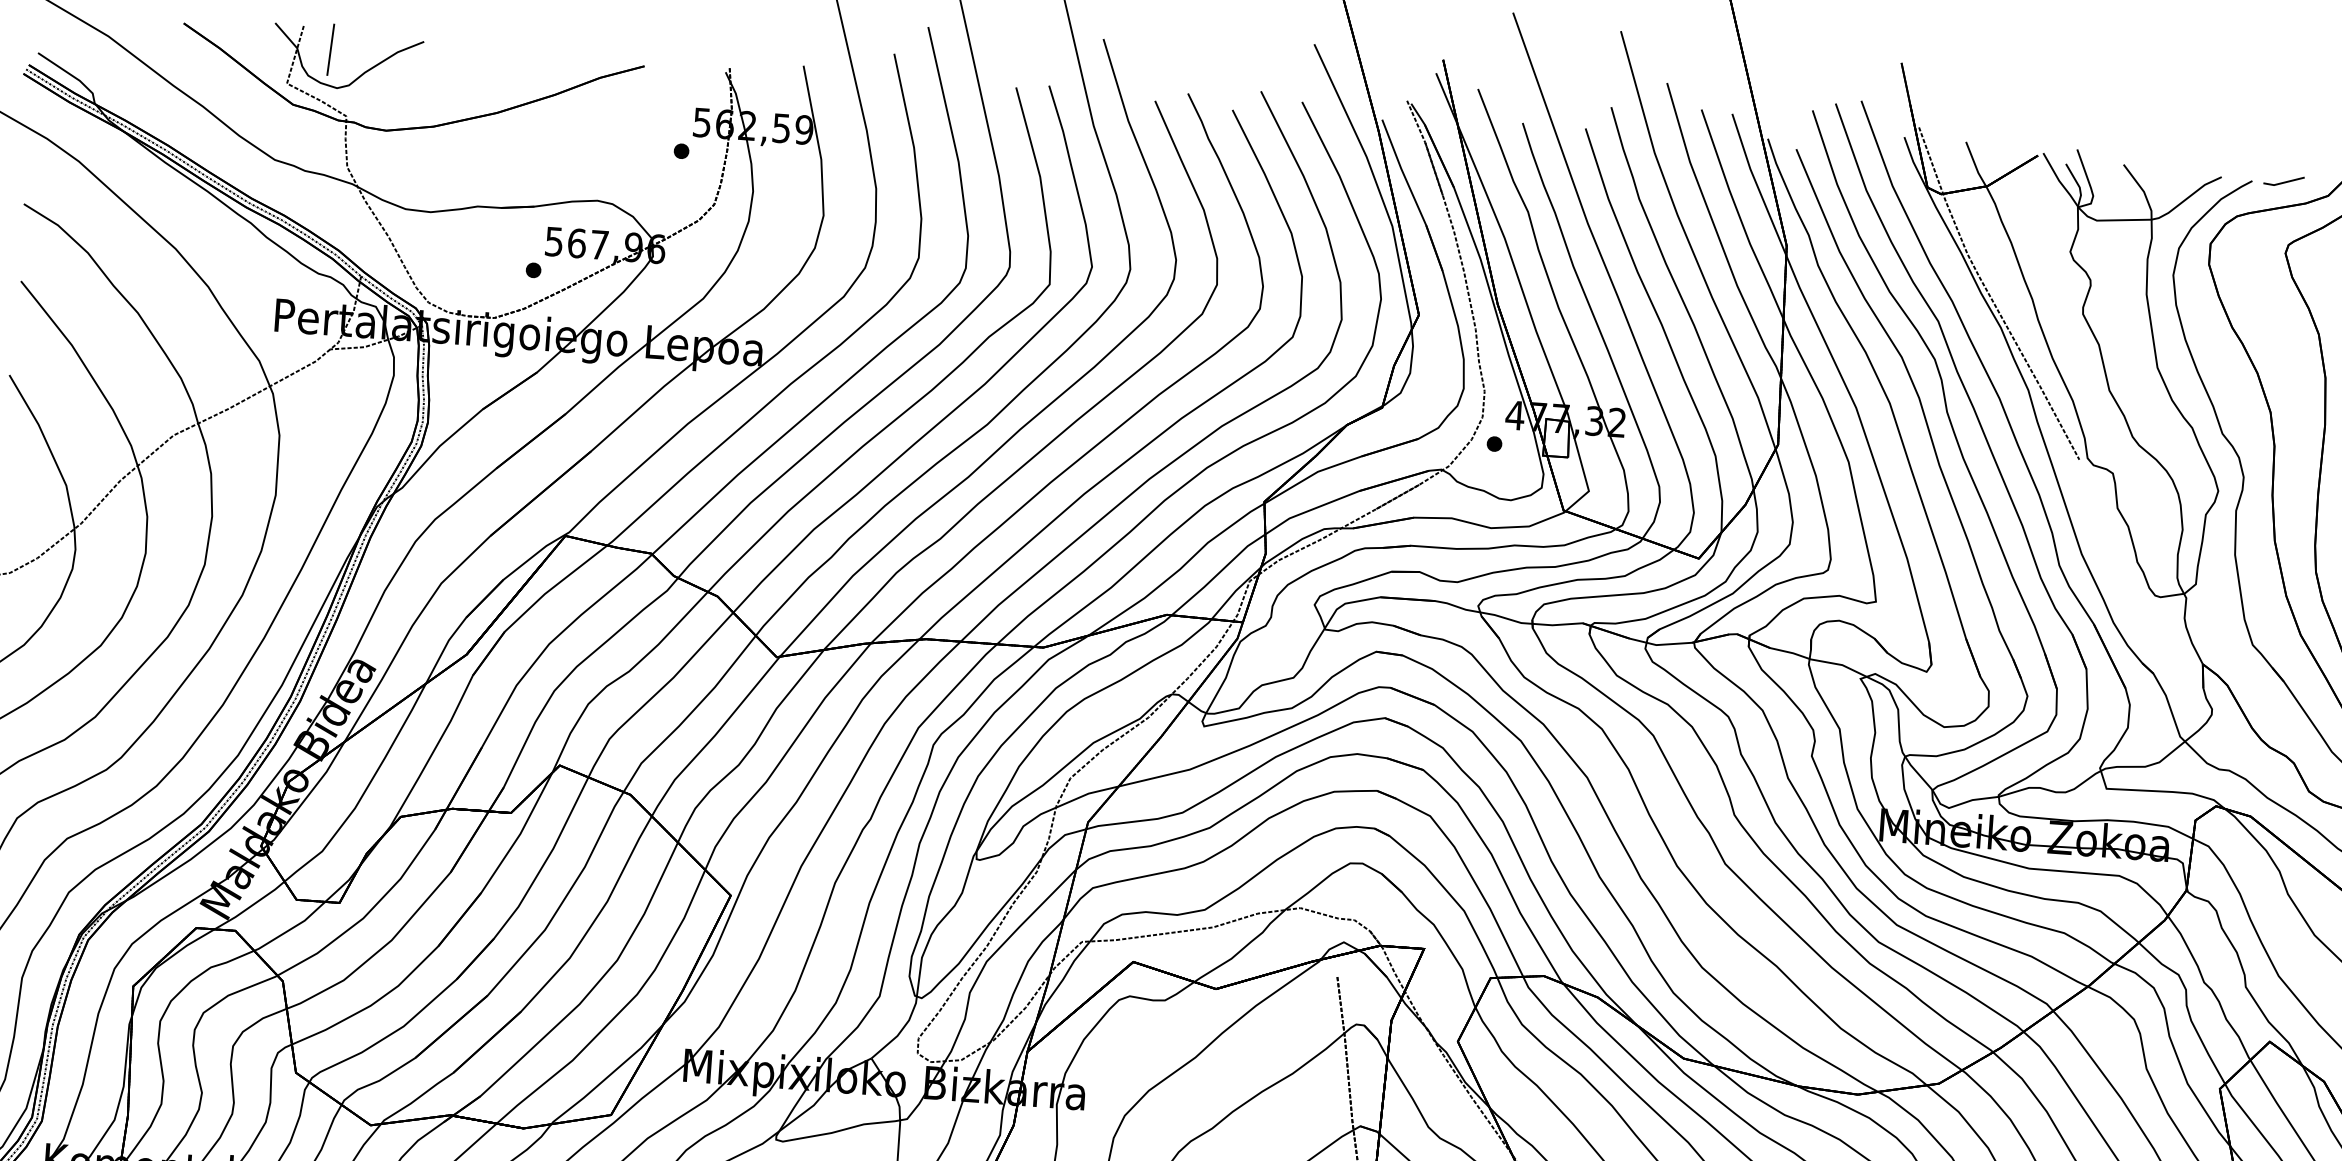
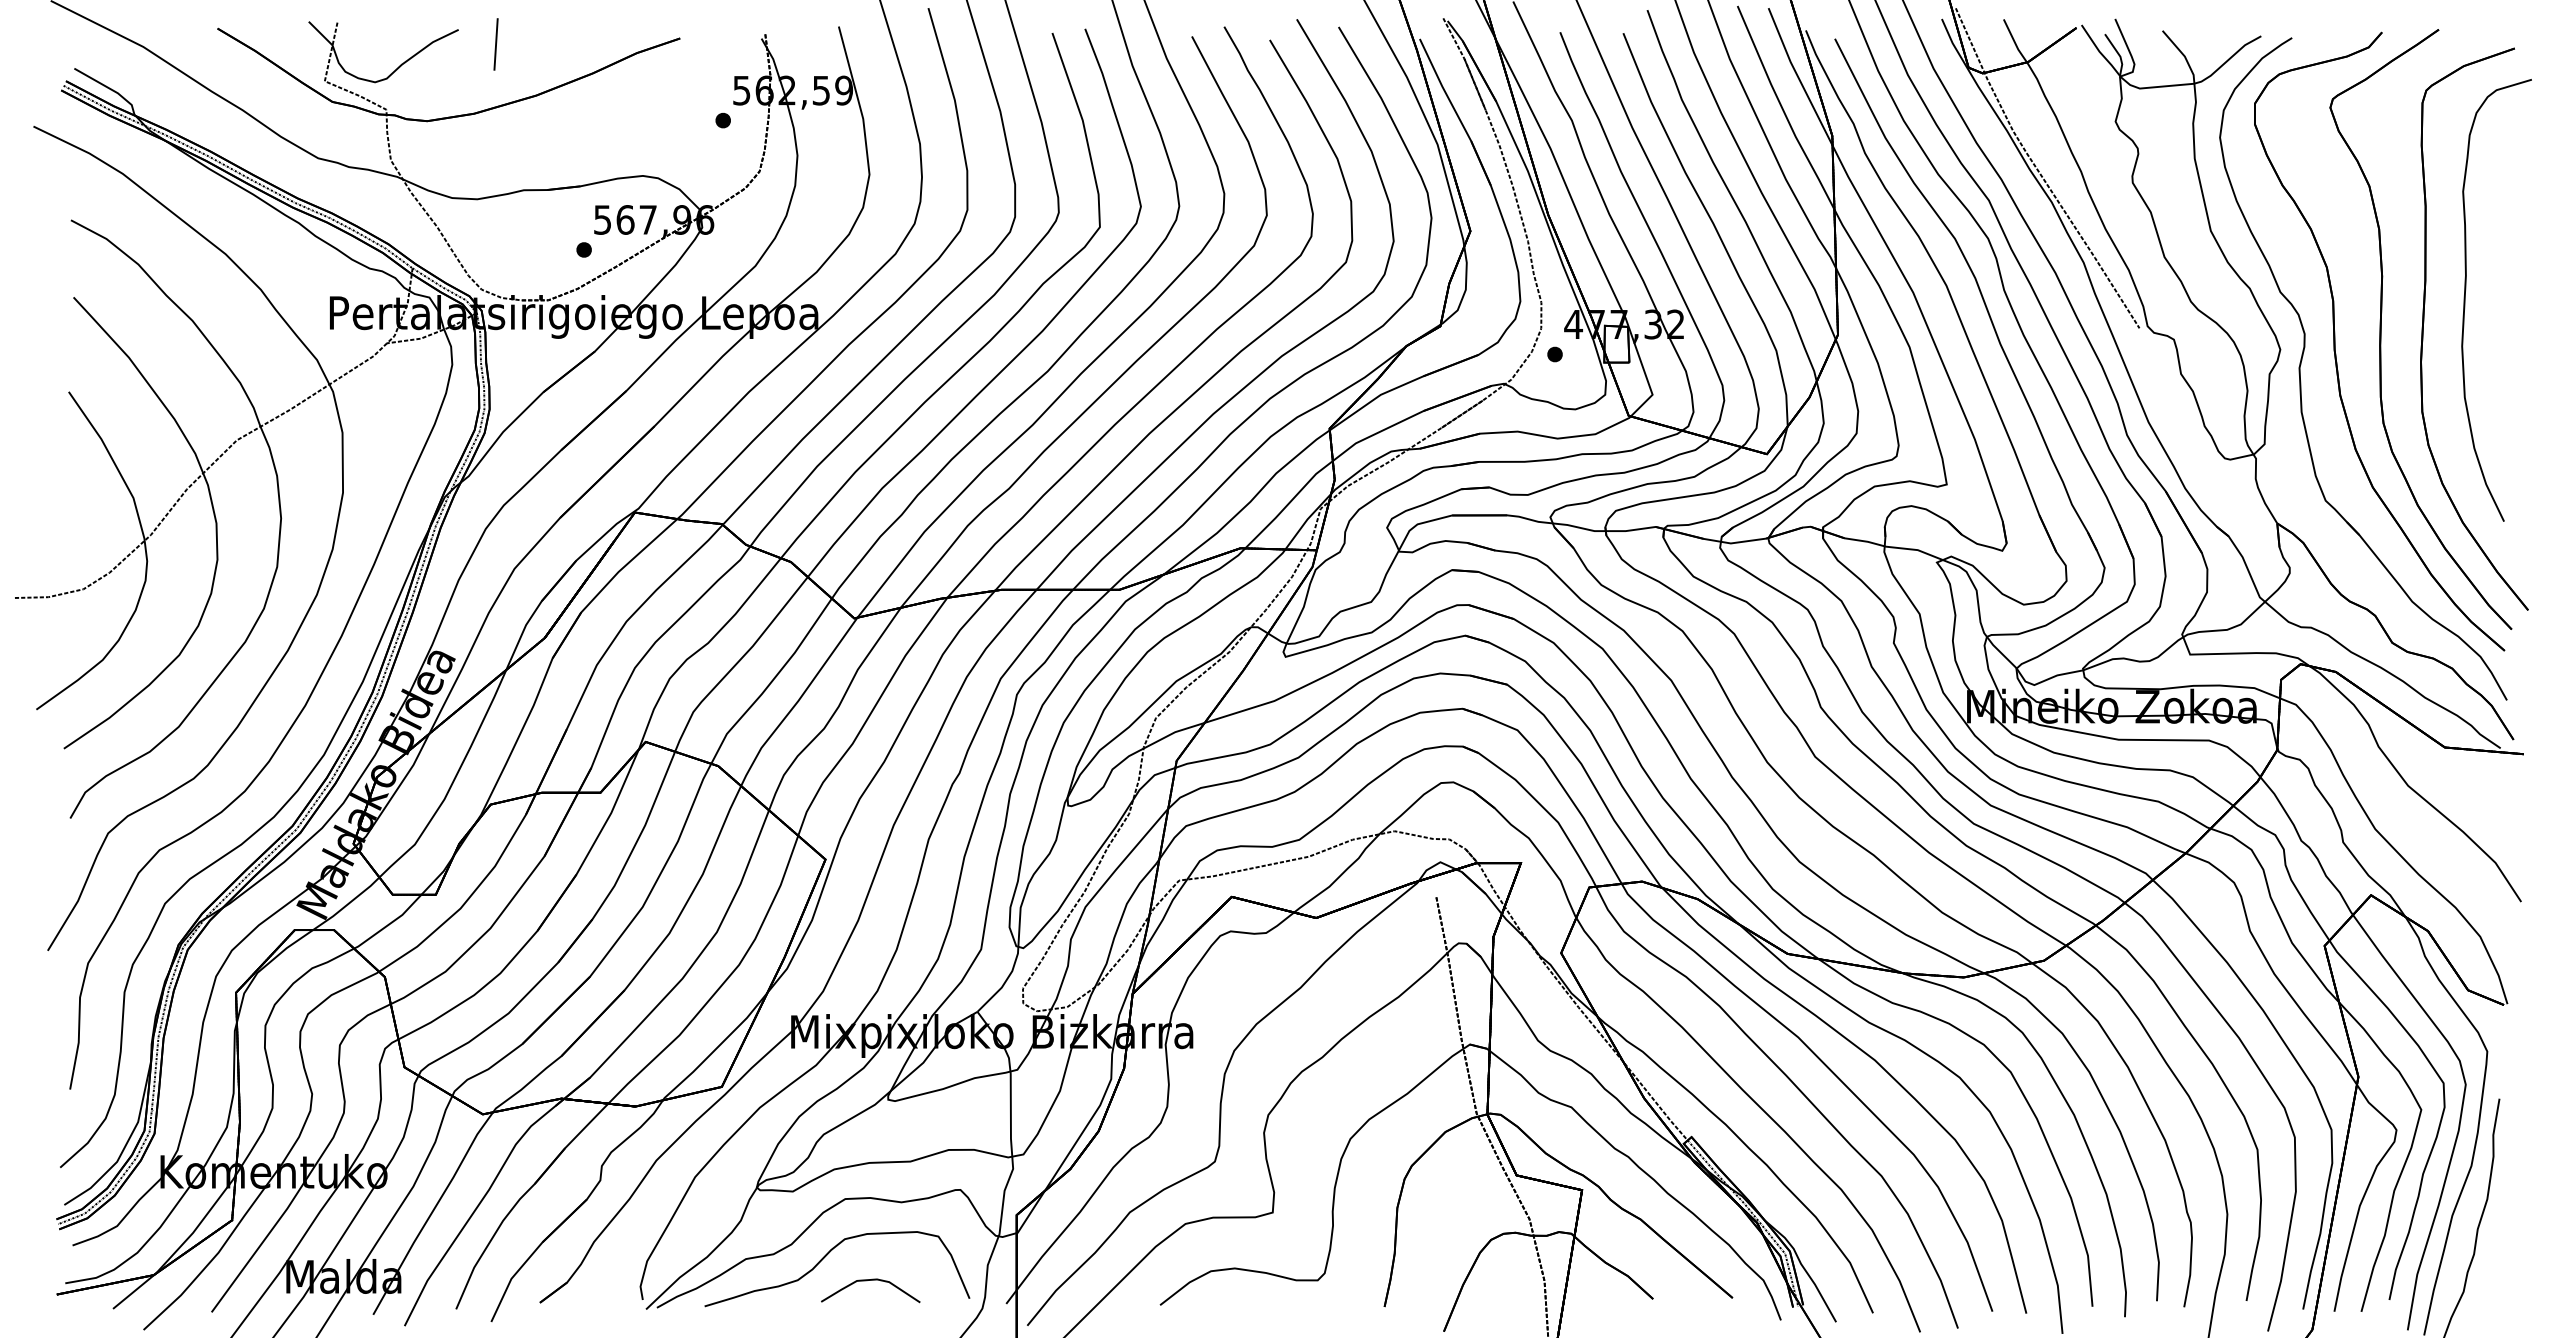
line: (330, 49) -> (495, 44), moved
line: (2283, 181) -> (2323, 36), removed

